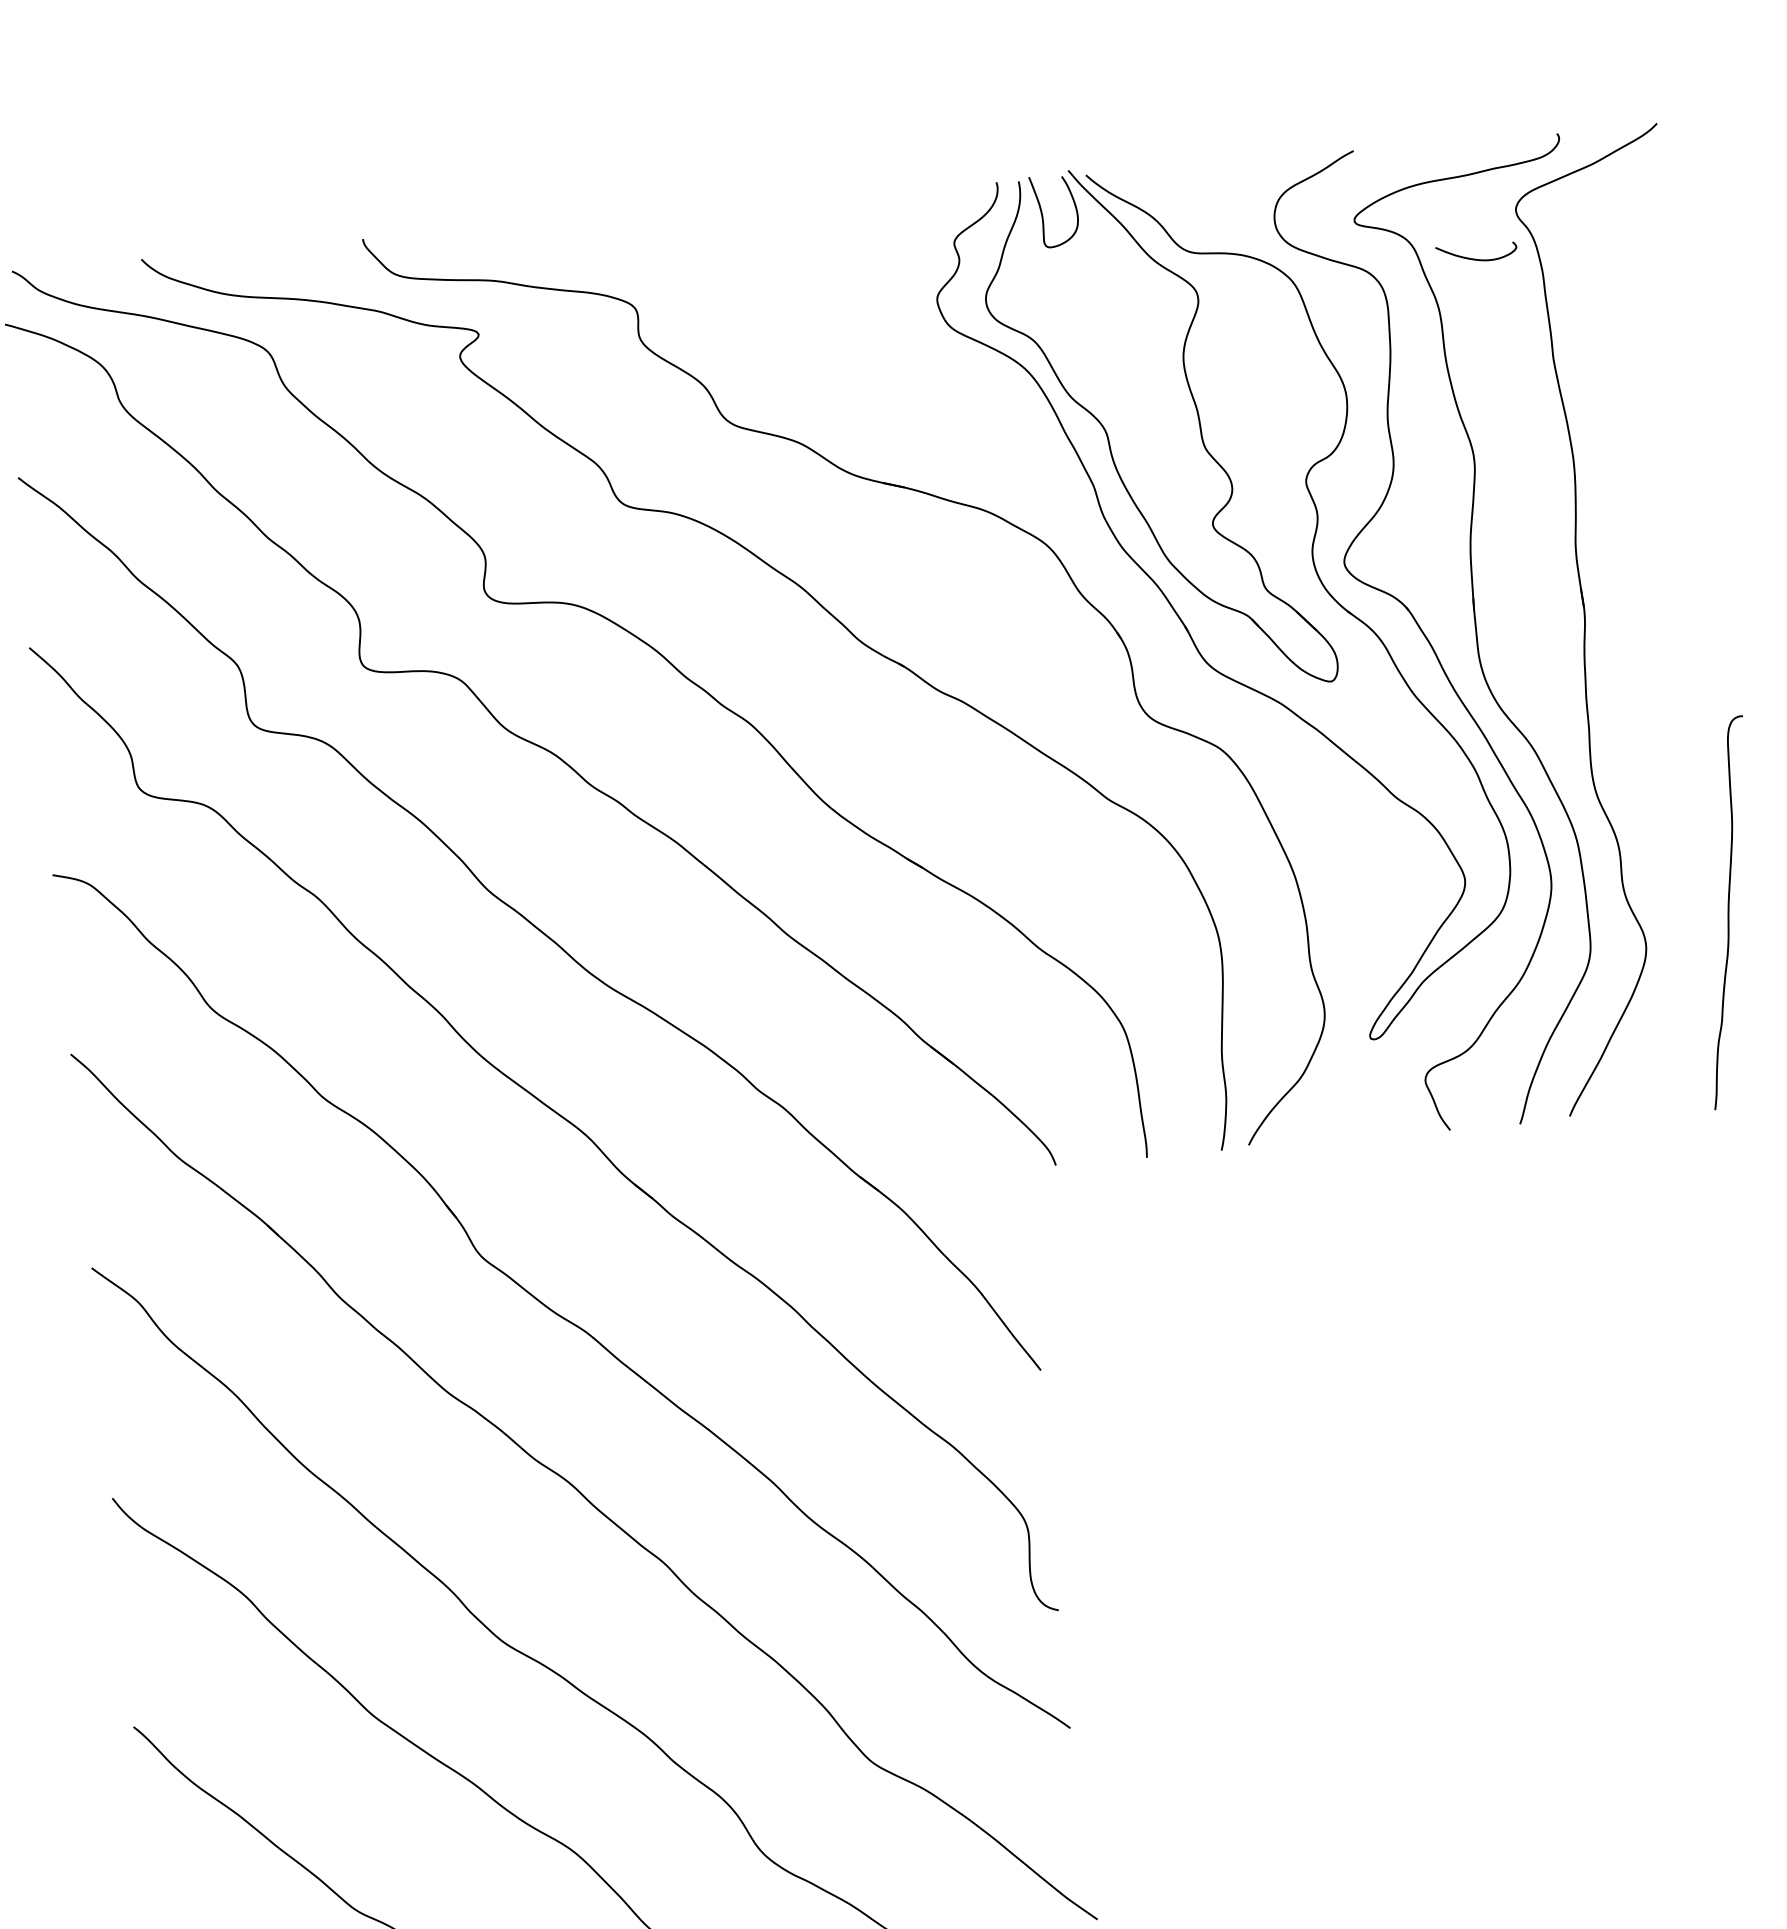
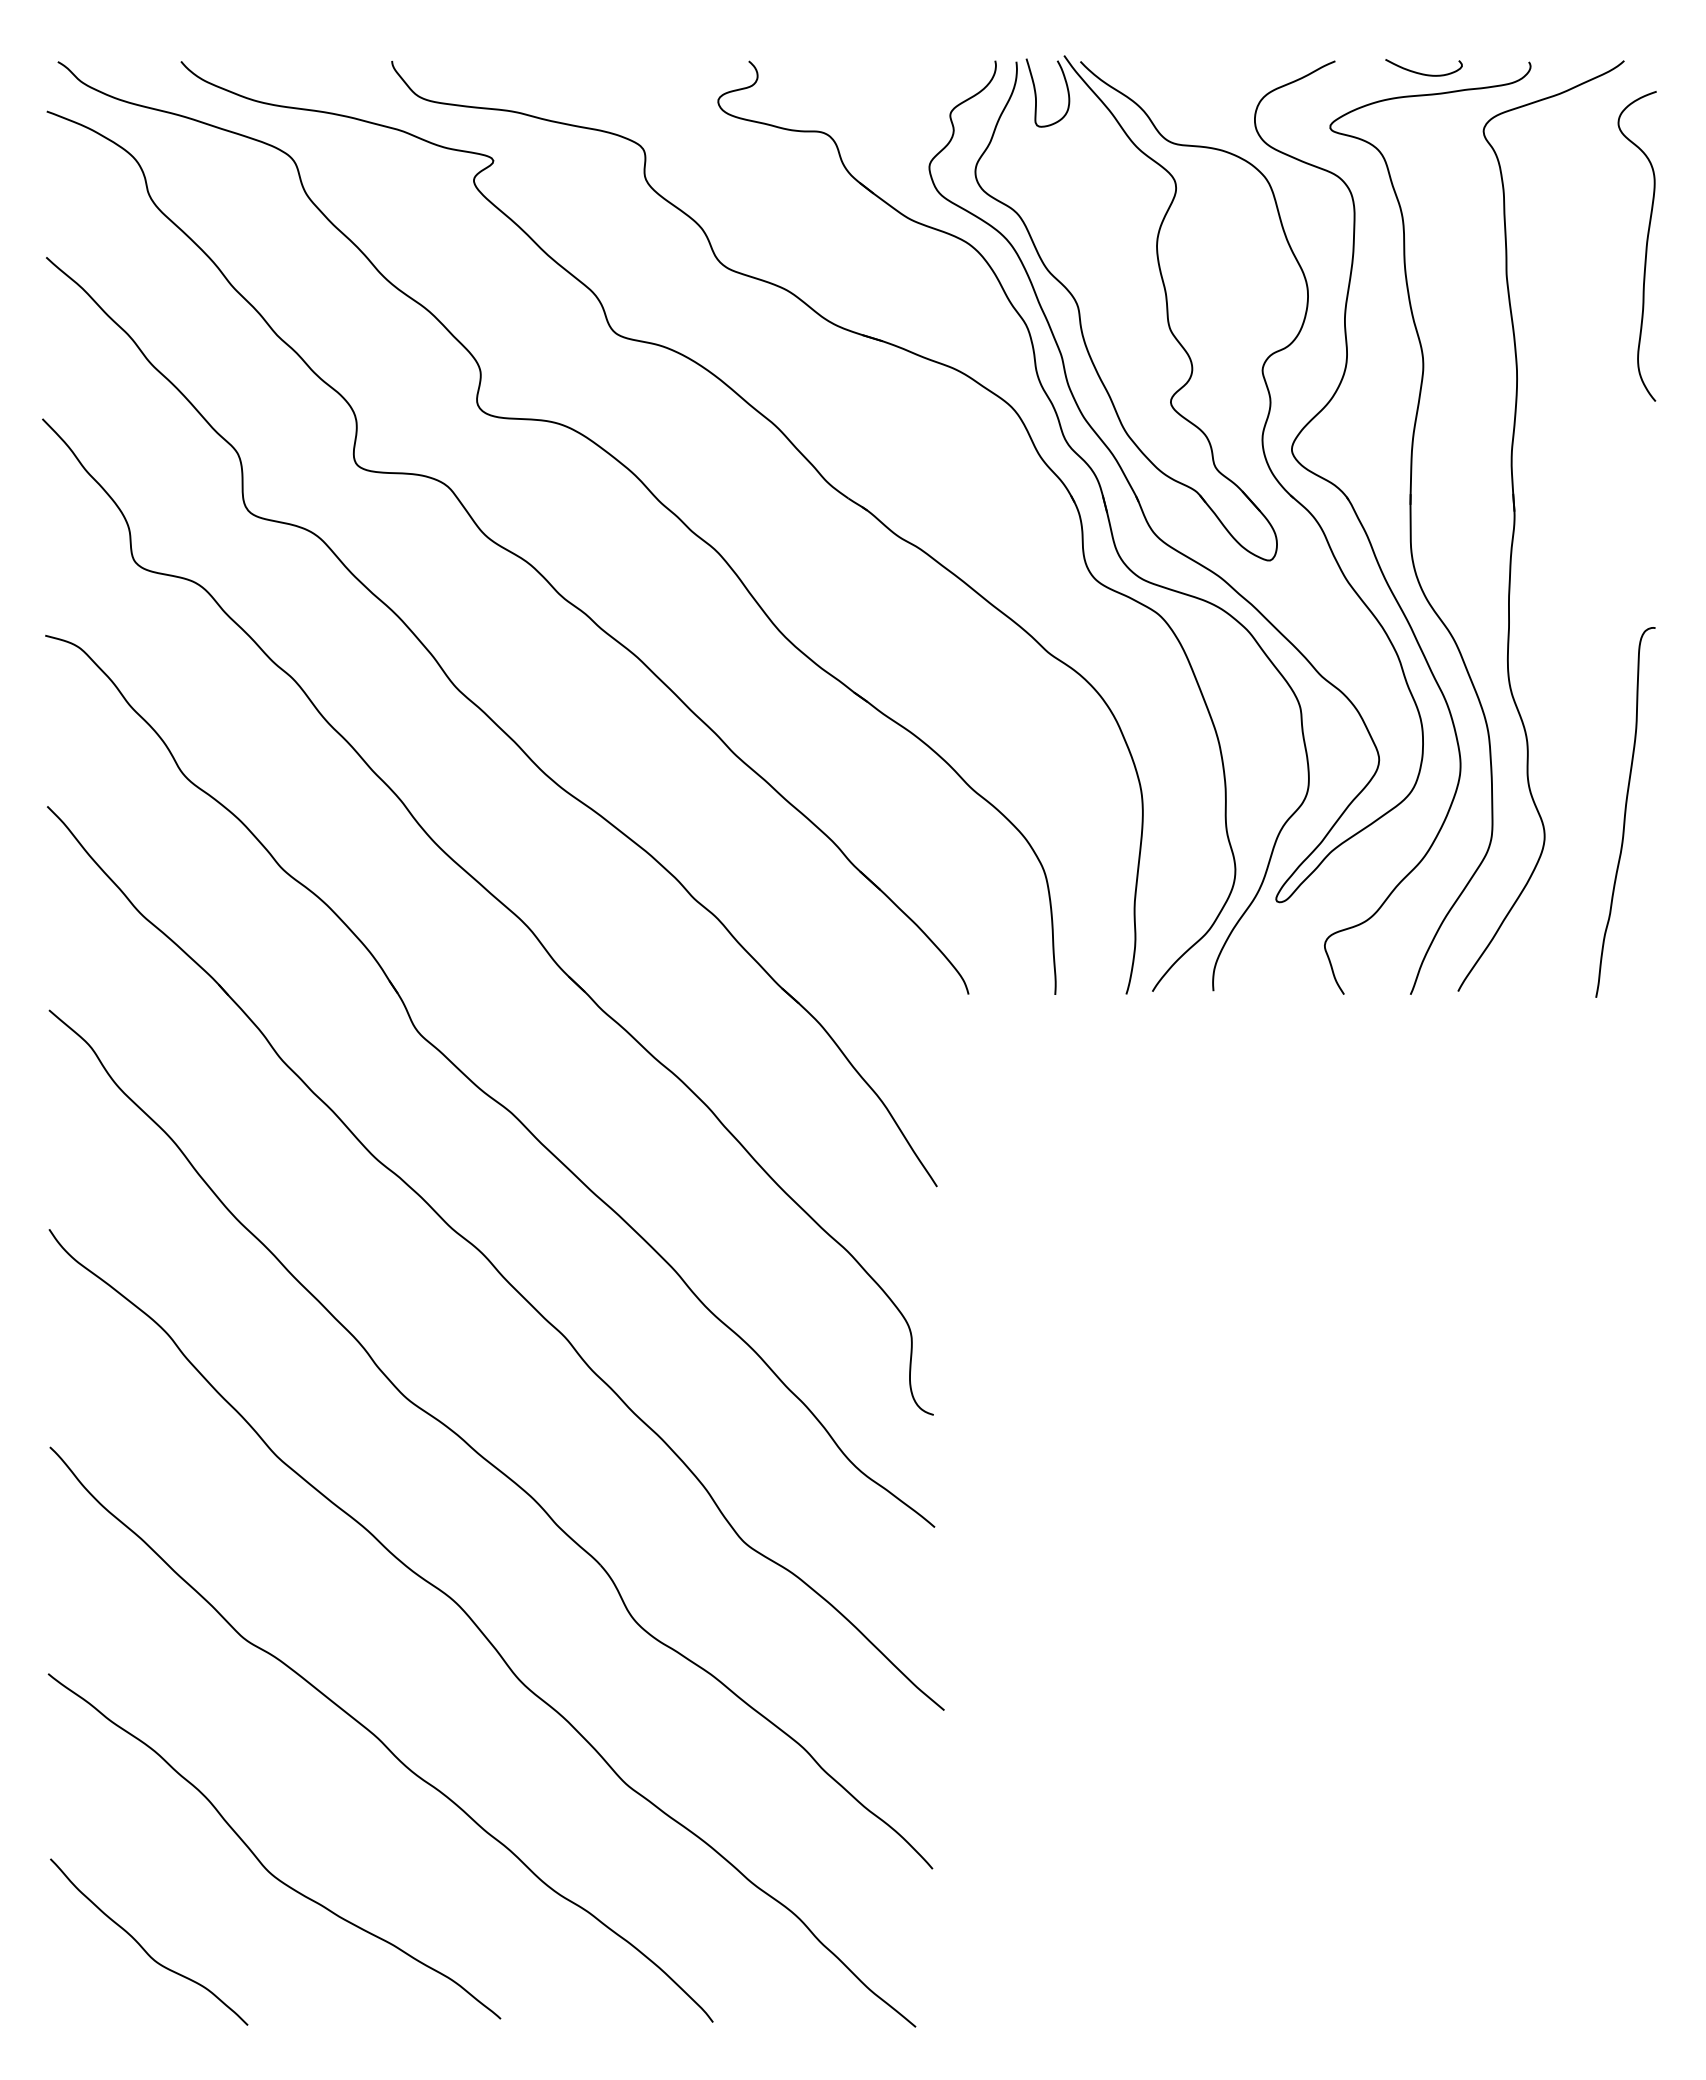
curve: (1473, 258) -> (1420, 72), moved
curve: (1696, 316) -> (1645, 246), added
part: (1151, 637) -> (1103, 503), added

